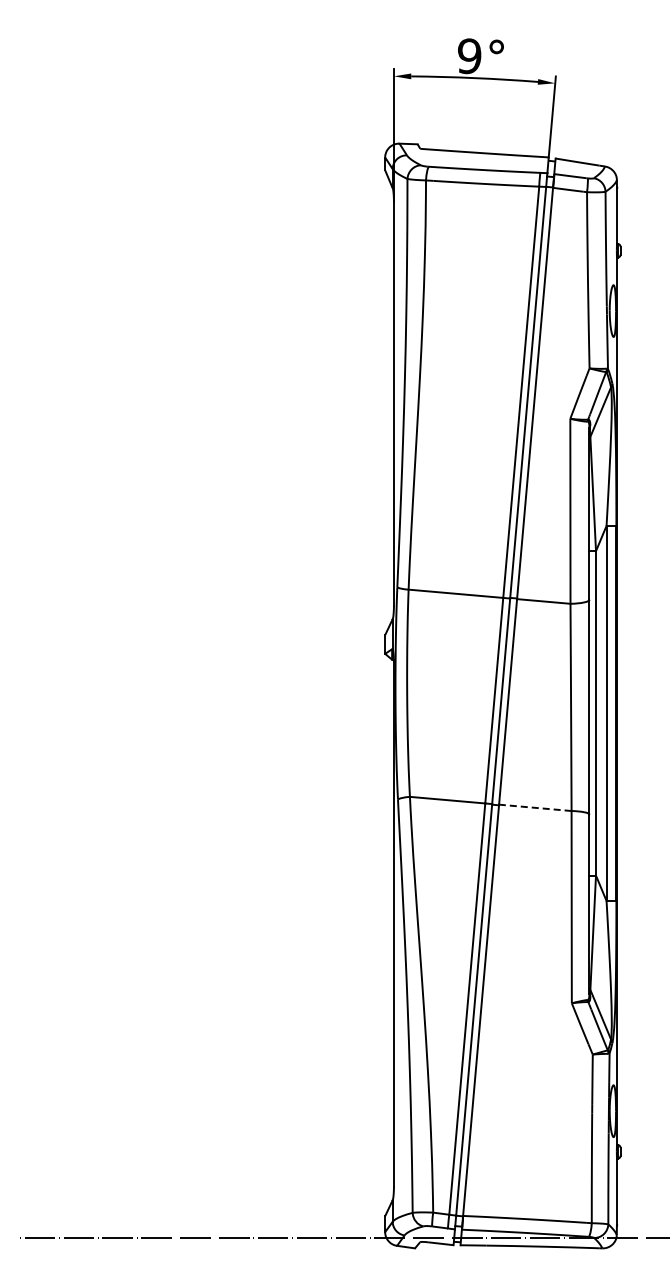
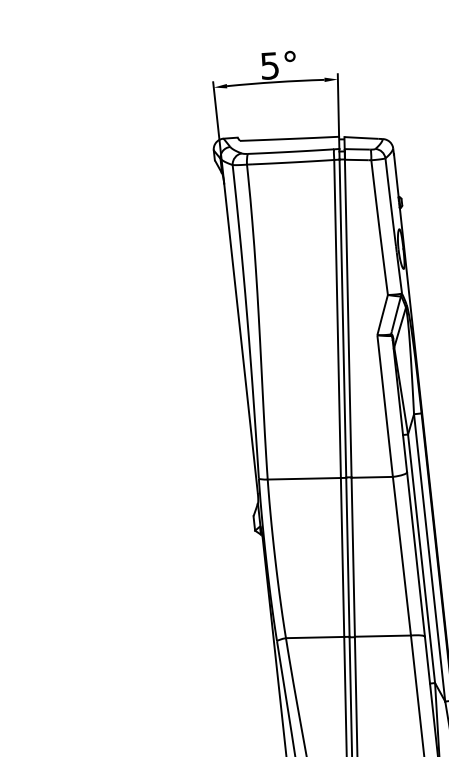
text: (469, 56) -> (269, 66), 9° -> 5°
line: (534, 807) -> (382, 635), dashed -> solid

